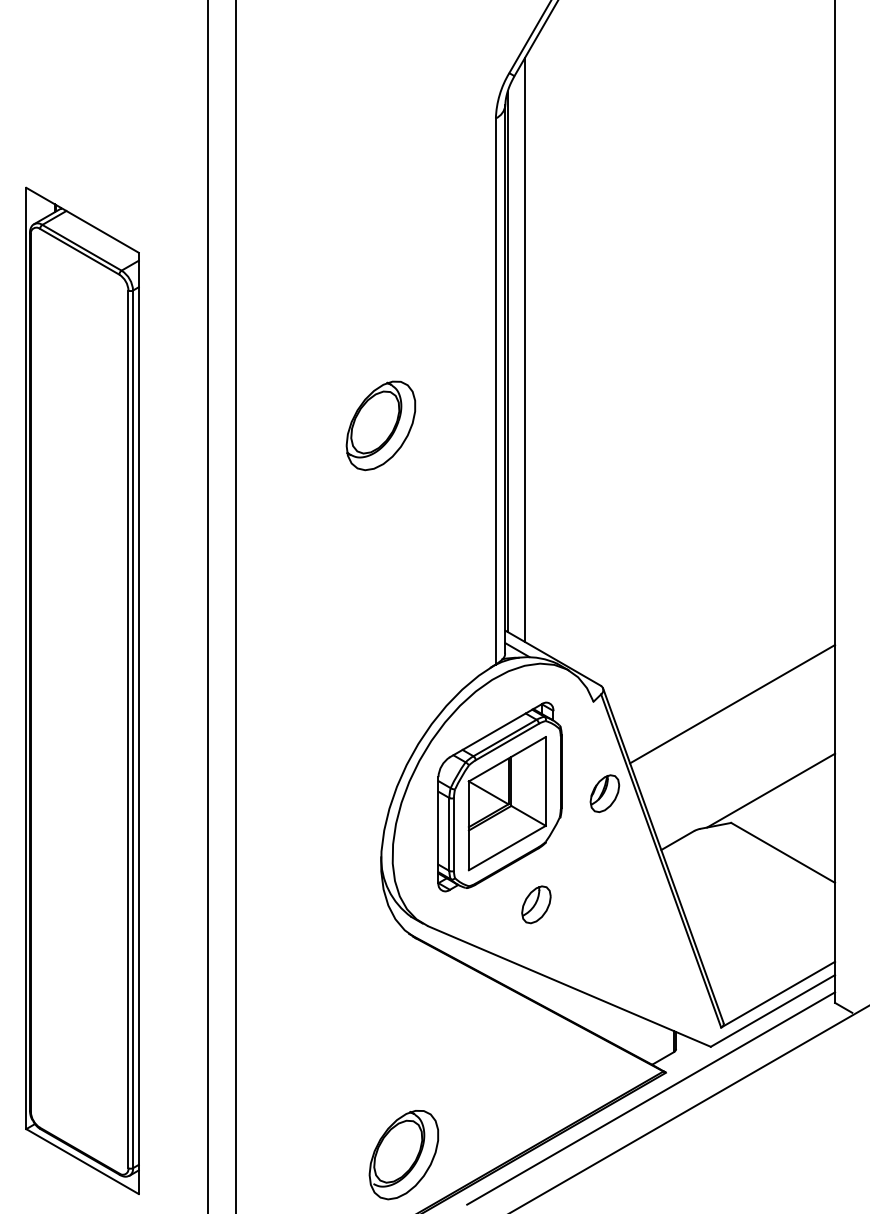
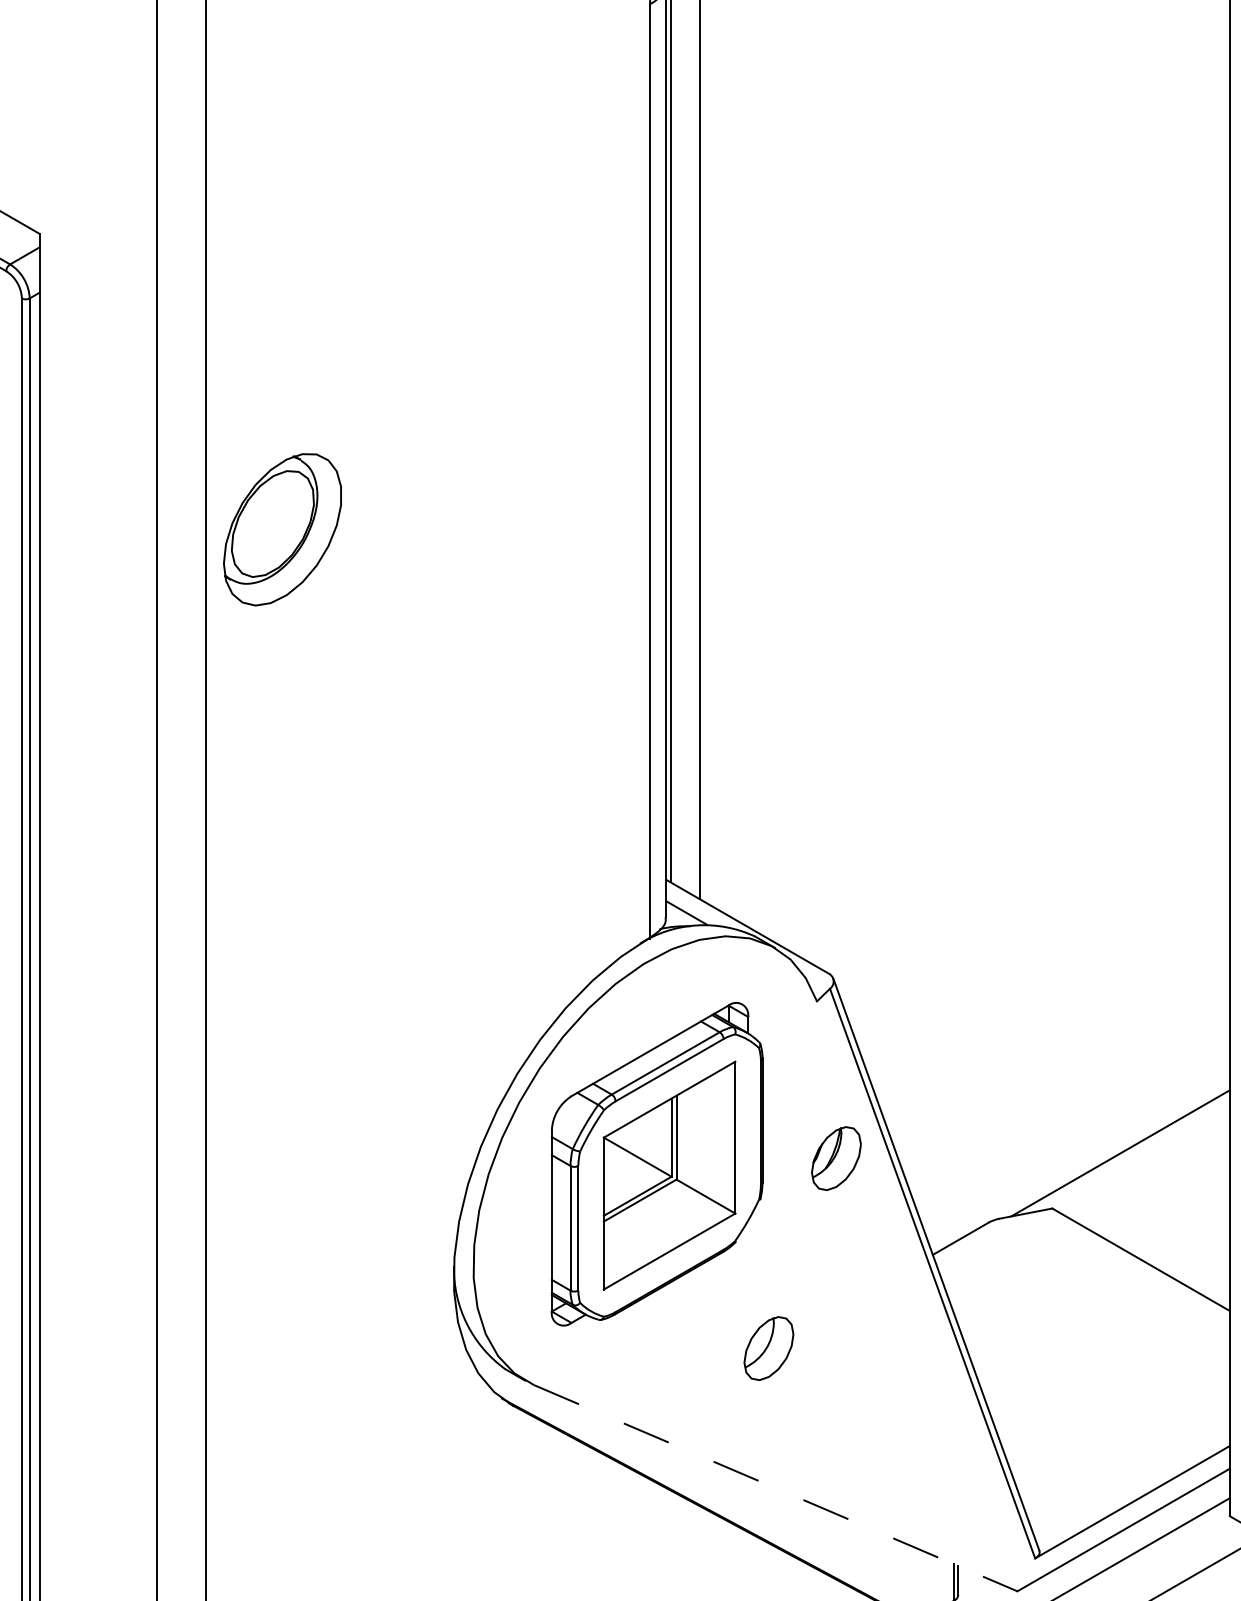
part: (380, 425) -> (281, 529), moved
line: (732, 704) -> (1054, 1006), removed
part: (536, 904) -> (769, 1348), moved
line: (569, 986) -> (775, 1488), solid -> dashed

